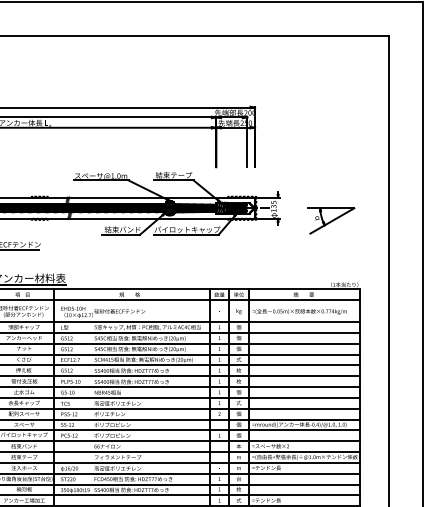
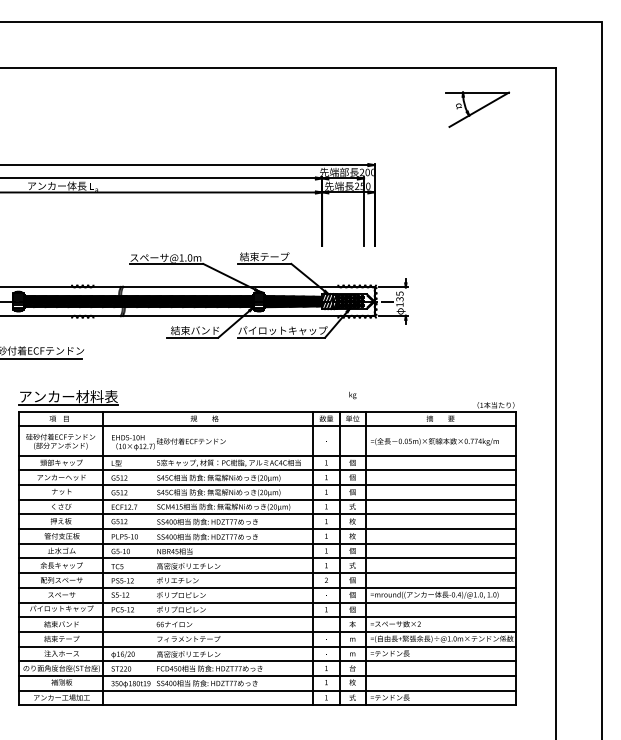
part: (331, 220) -> (477, 109), moved
text: (238, 311) -> (352, 395), moved

